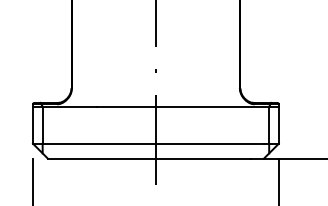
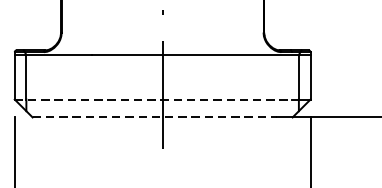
line: (148, 143) -> (153, 99), solid -> dashed
line: (149, 158) -> (154, 117), solid -> dashed

